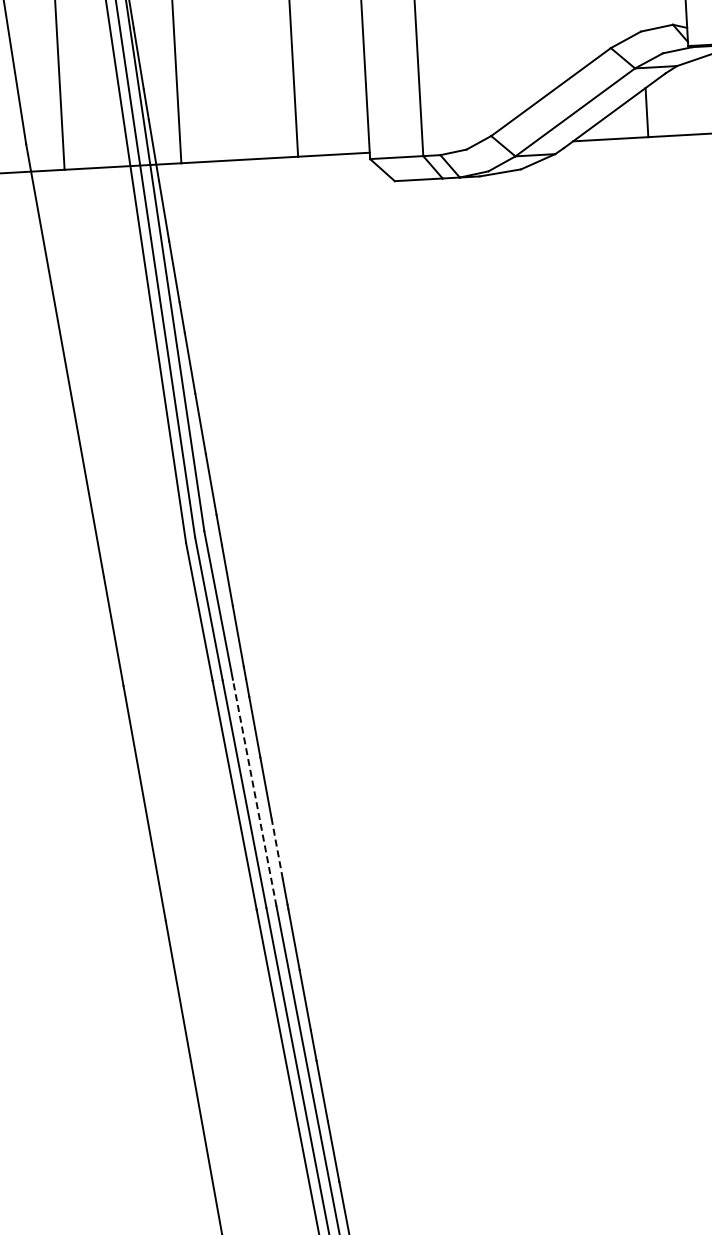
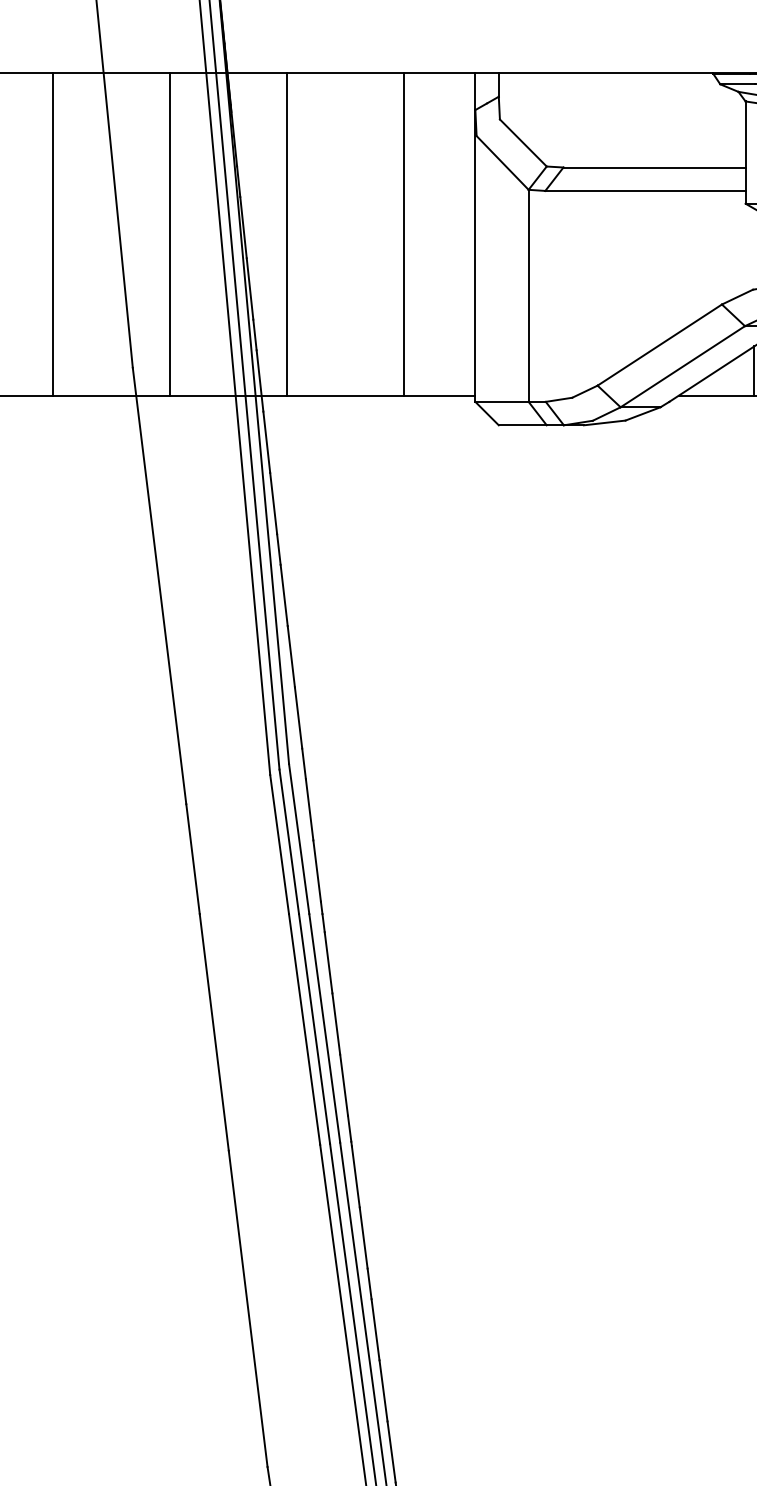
line: (254, 792) -> (324, 1027), dashed -> solid
line: (277, 848) -> (344, 1085), dashed -> solid

